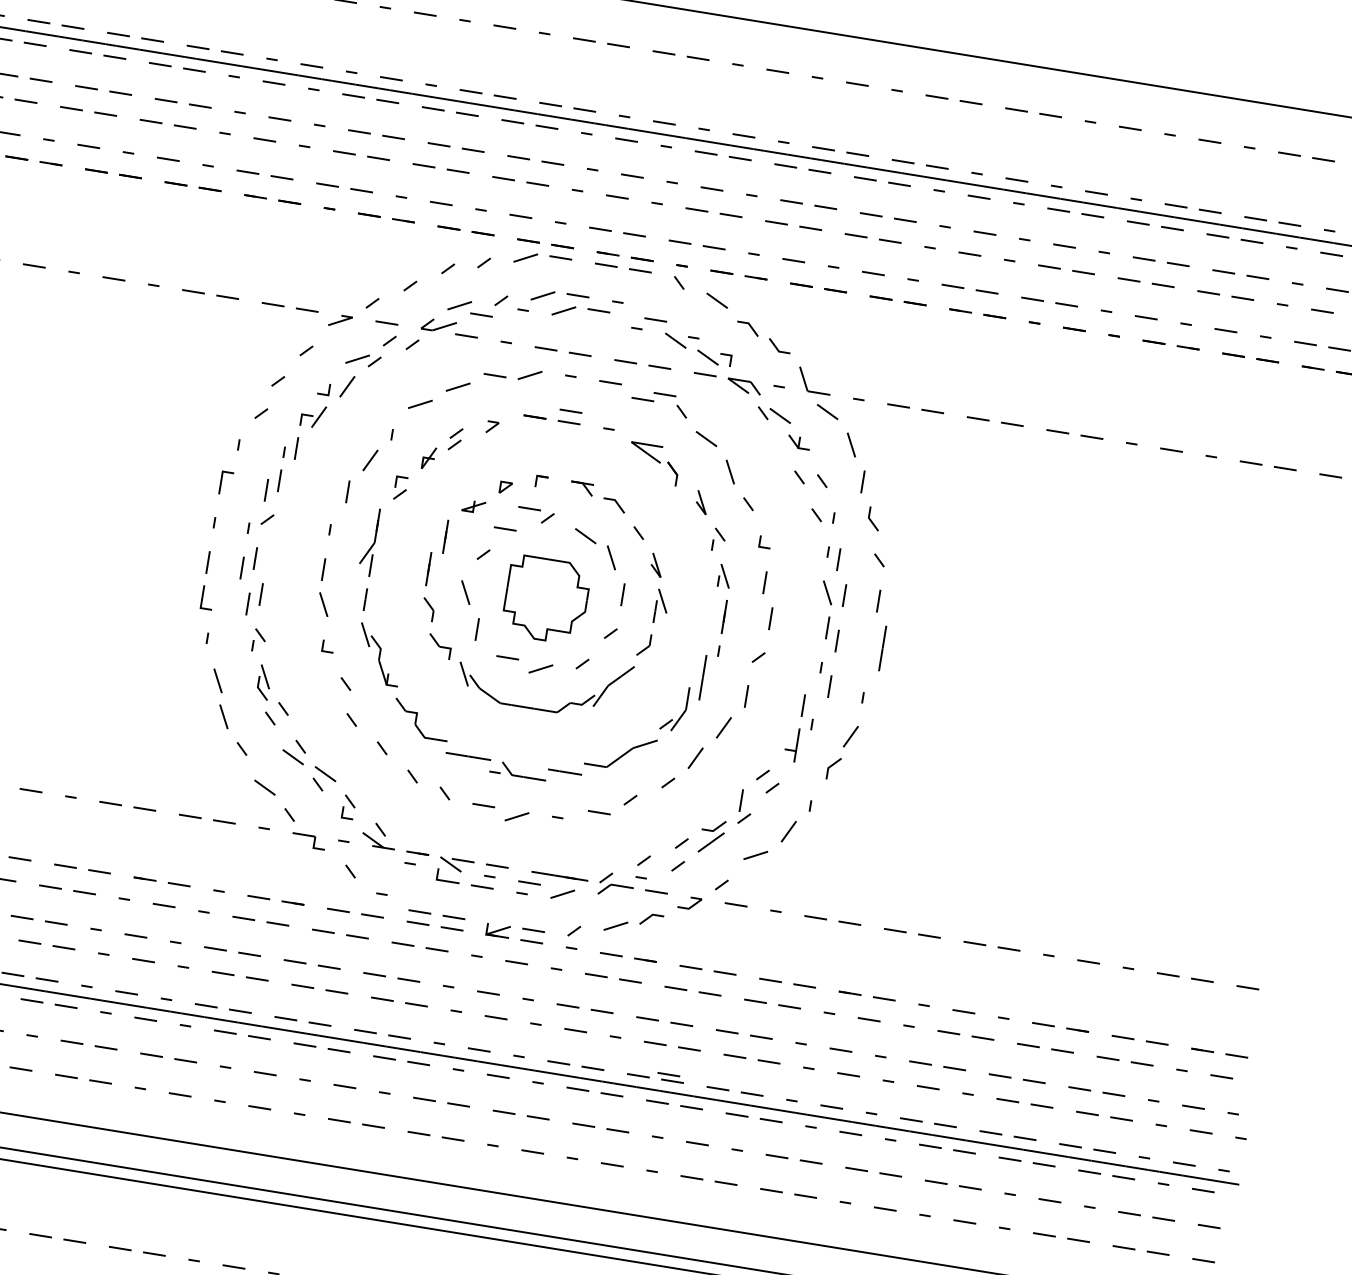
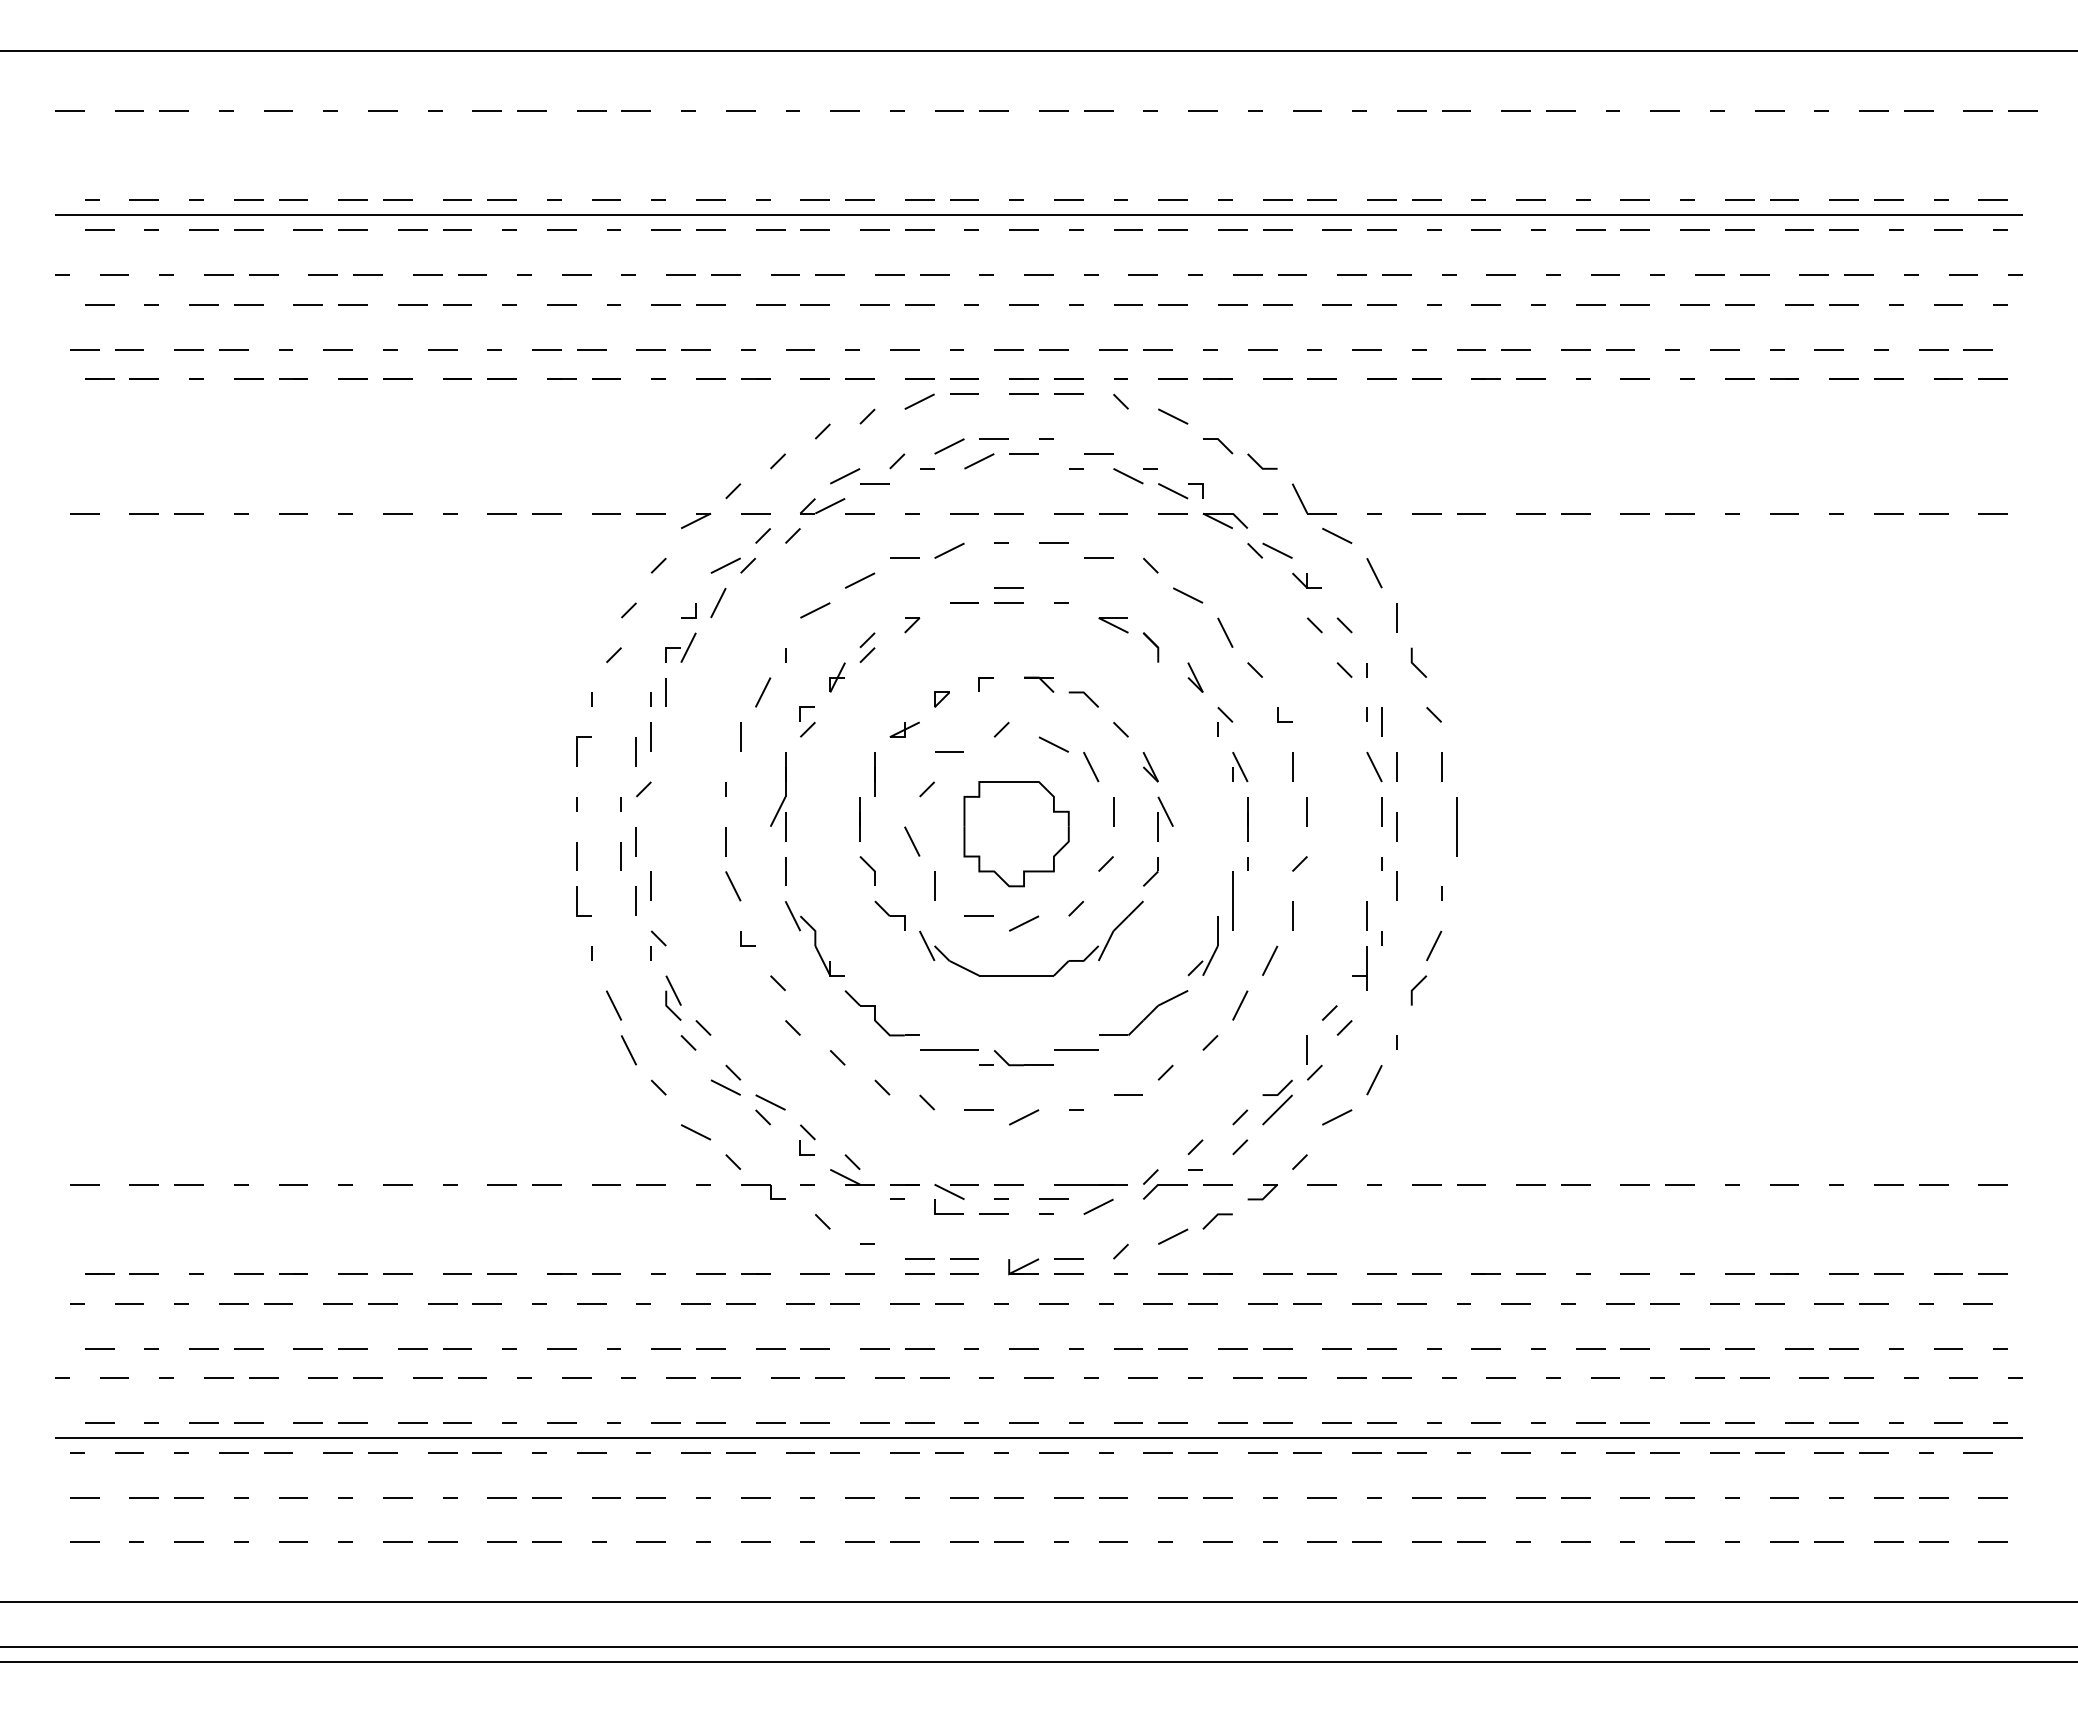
line: (664, 393) -> (1125, 546), removed
part: (645, 452) -> (1113, 625), size x0.71
line: (529, 508) -> (976, 720), removed
line: (668, 1073) -> (1271, 1414), removed

